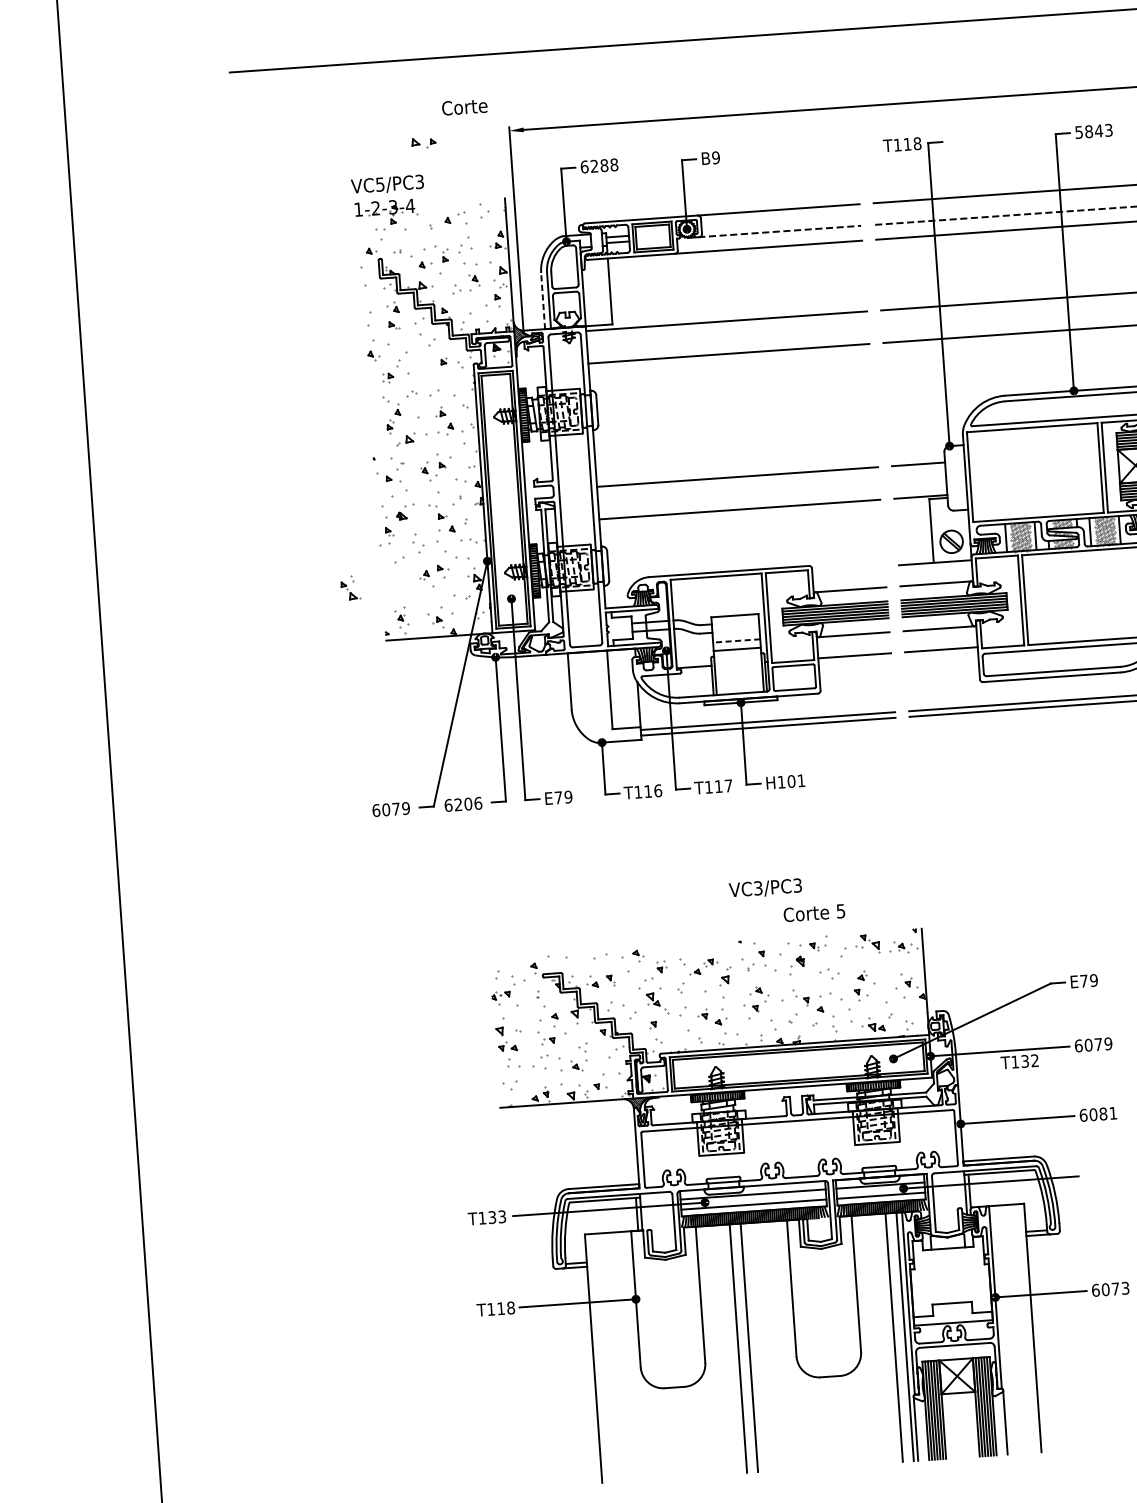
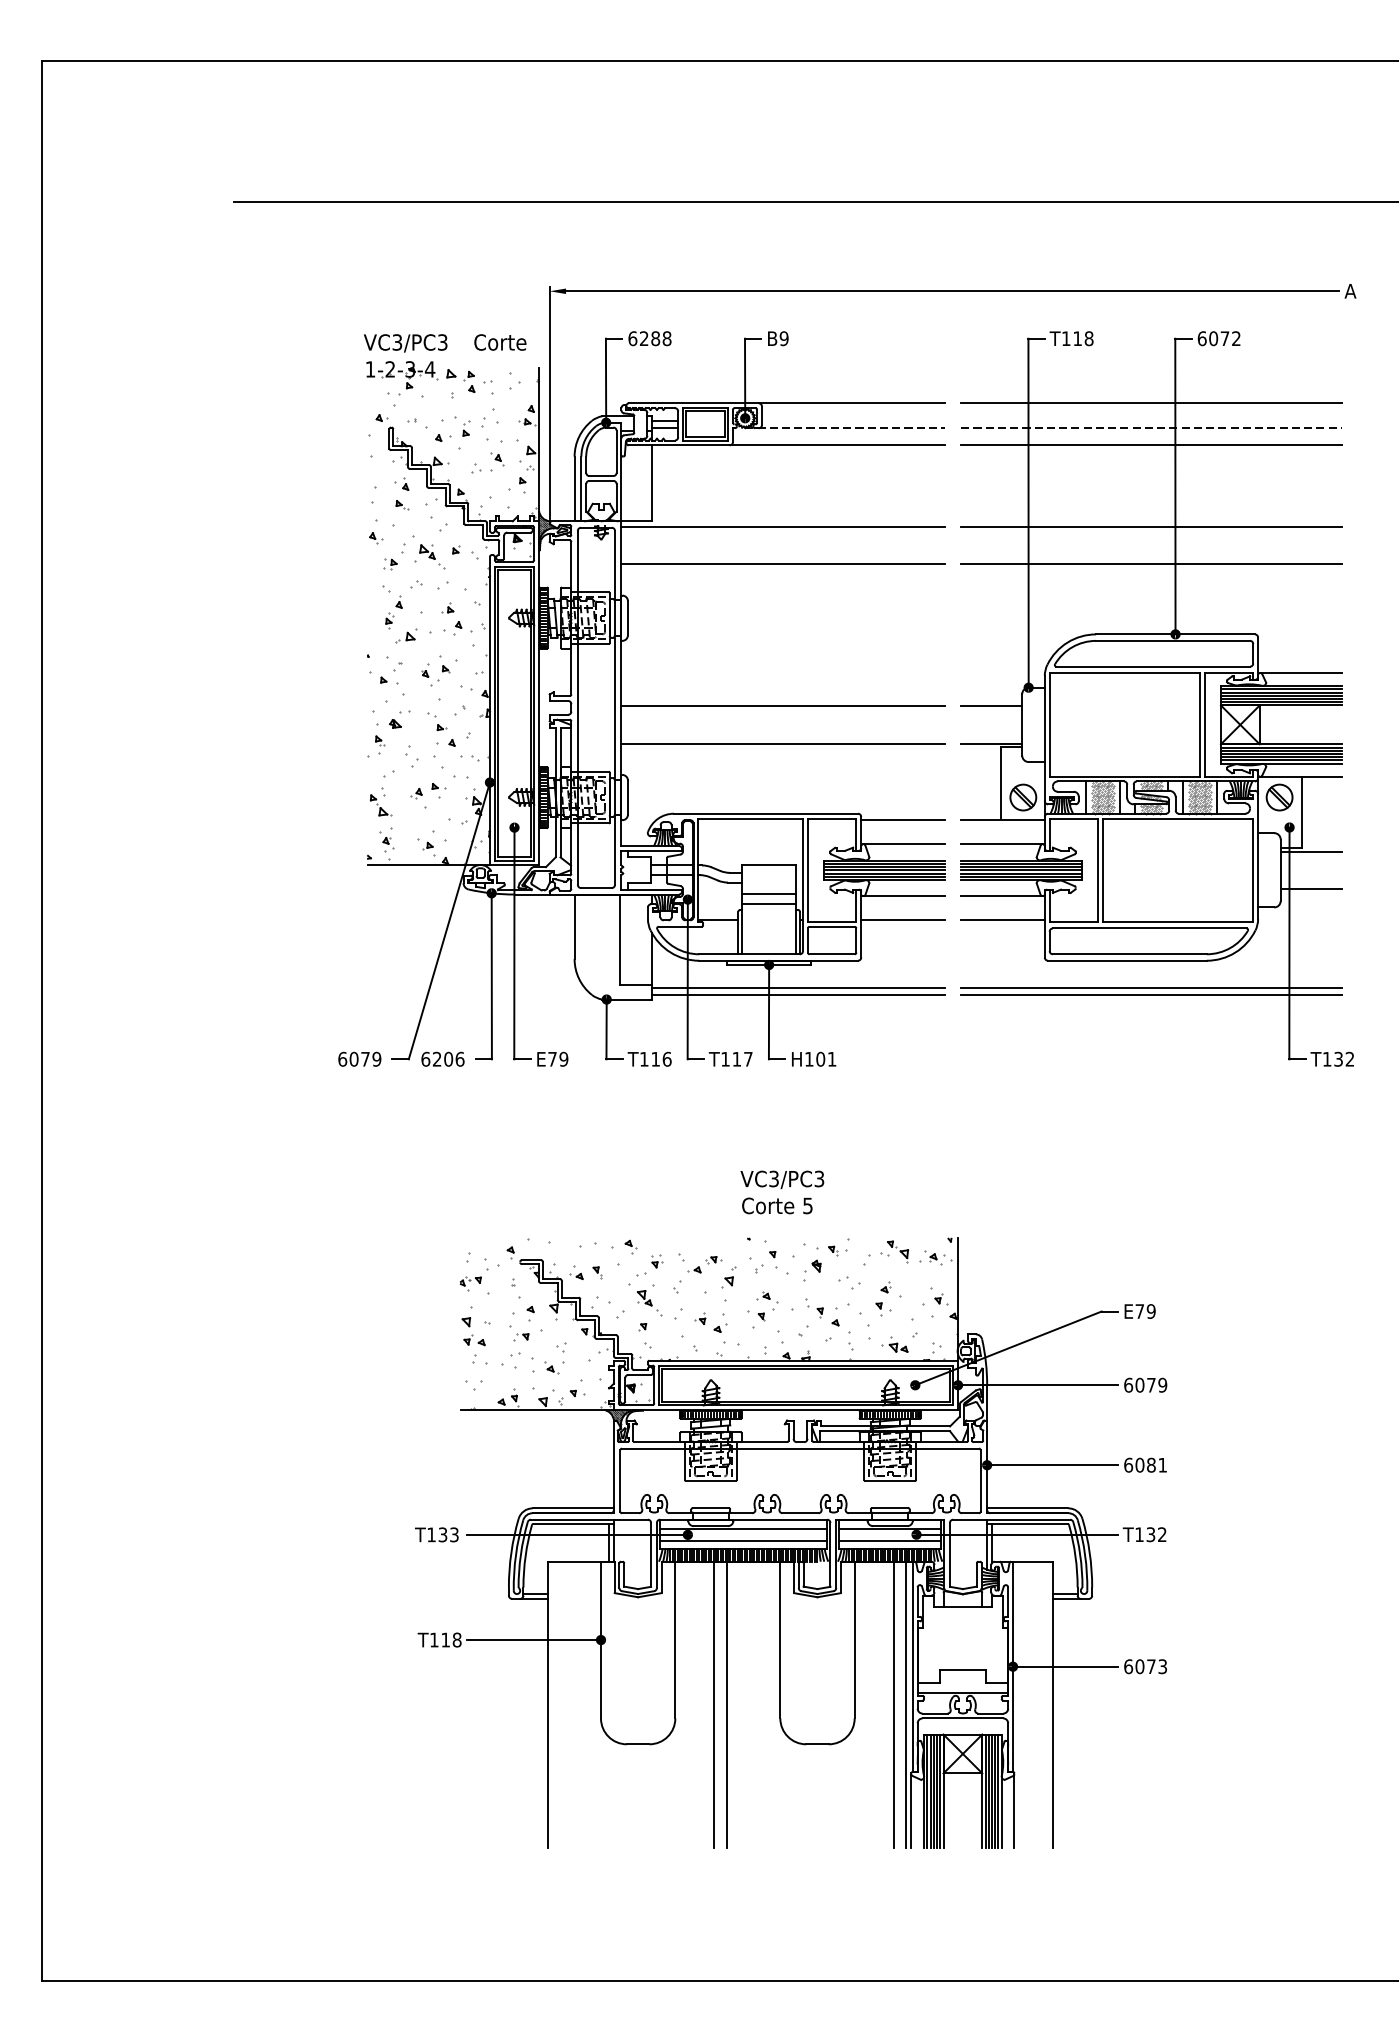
text: (464, 107) -> (500, 342), moved
text: (1093, 131) -> (1218, 338), 5843 -> 6072
part: (423, 143) -> (460, 375), moved
text: (902, 144) -> (1071, 338), moved
text: (380, 184) -> (397, 342), VC5/PC3 -> VC3/PC3
line: (543, 300) -> (574, 488), dashed -> solid
part: (423, 368) -> (432, 556), added
line: (848, 569) -> (902, 820), added
part: (350, 587) -> (380, 801), moved
line: (736, 640) -> (768, 893), dashed -> solid
text: (814, 912) -> (777, 1205), moved
text: (1019, 1061) -> (1144, 1534), moved

